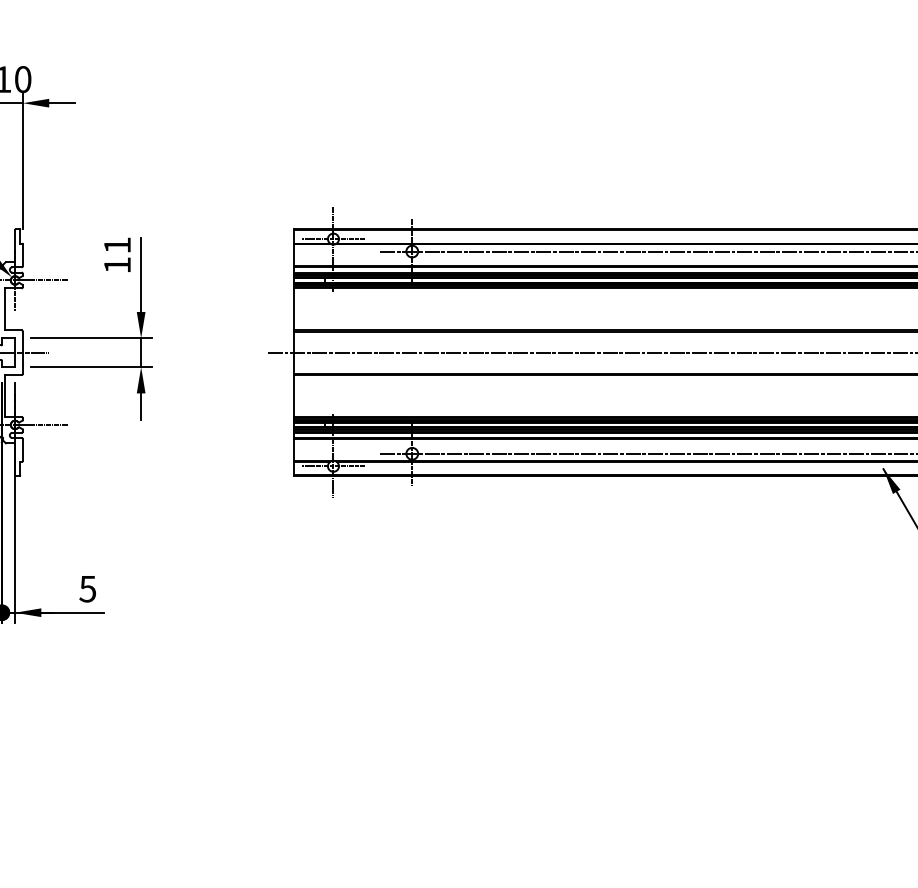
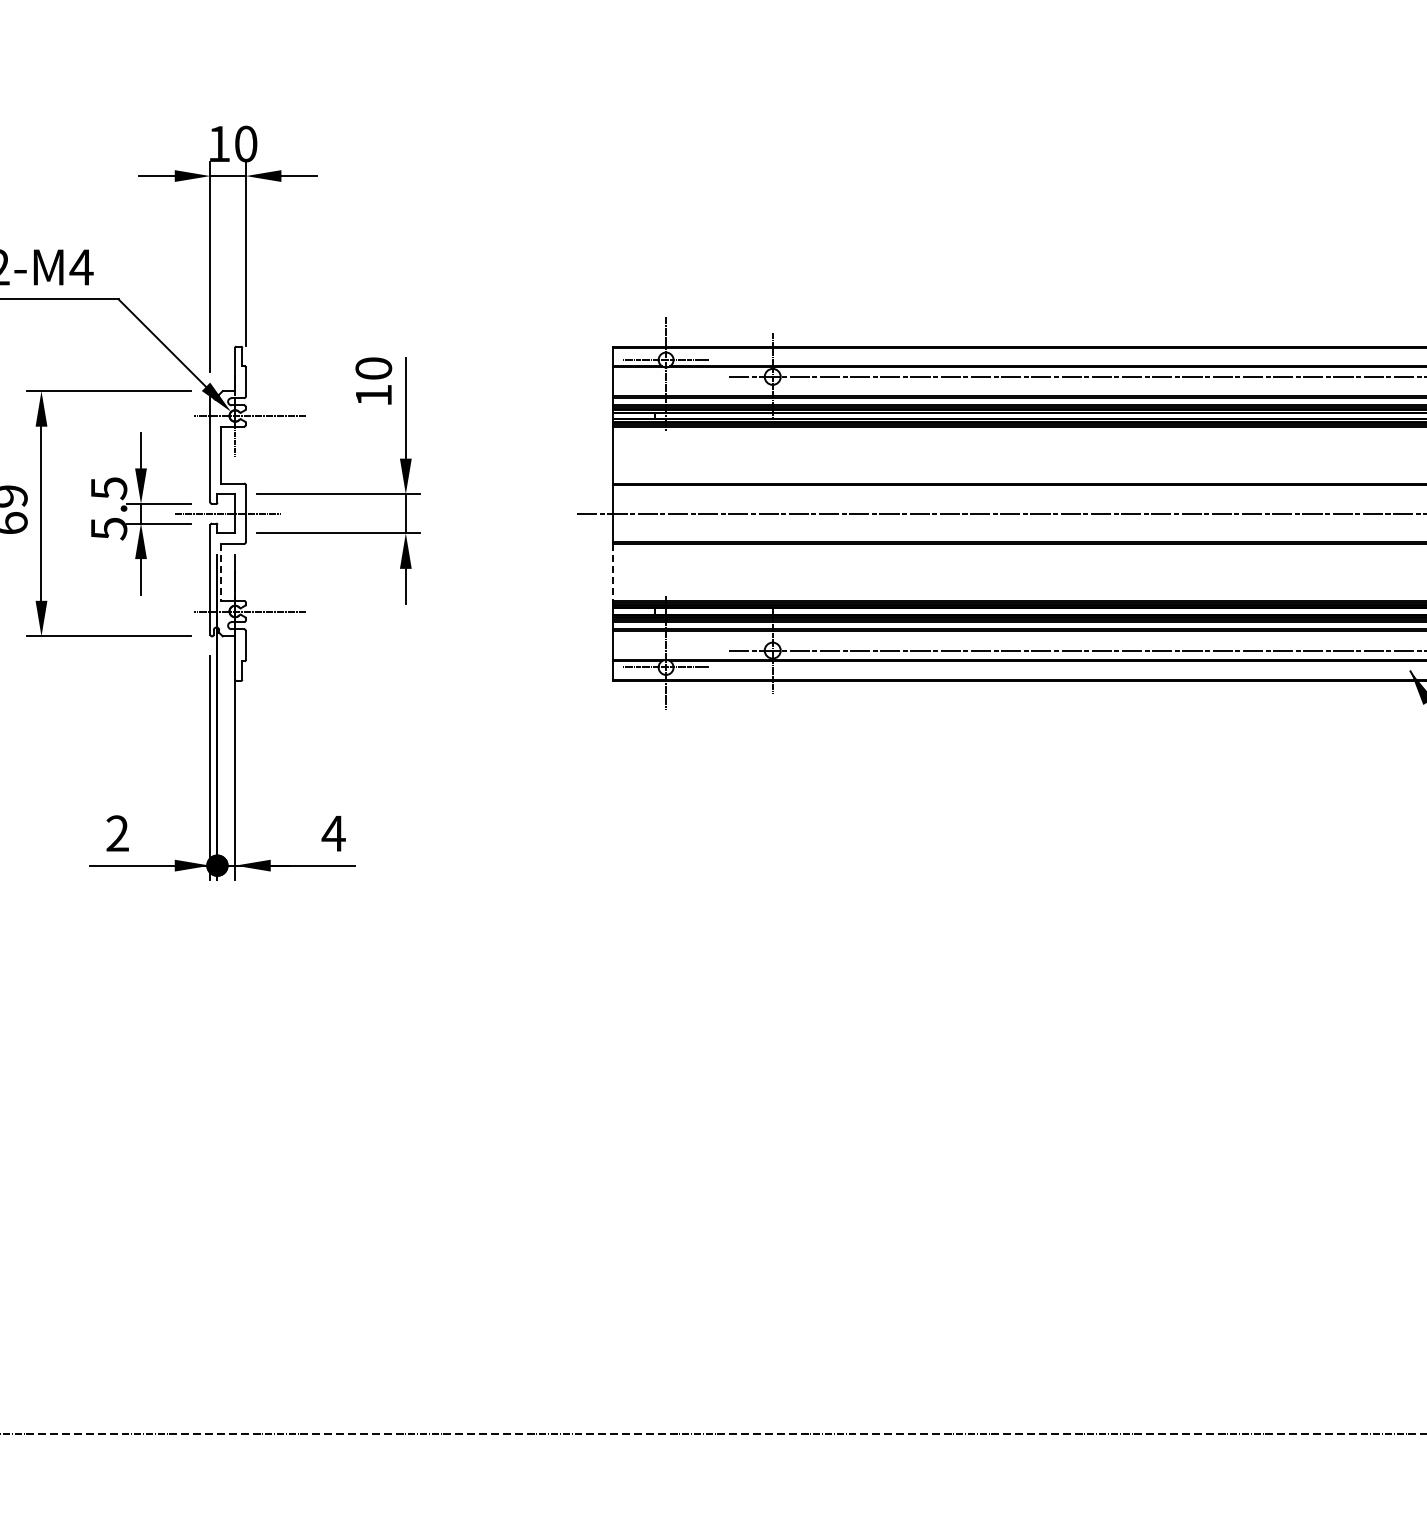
text: (117, 245) -> (373, 368), 11 -> 10
line: (4, 396) -> (221, 572), solid -> dashed
line: (293, 396) -> (612, 572), solid -> dashed
text: (87, 588) -> (333, 833), 5 -> 4

